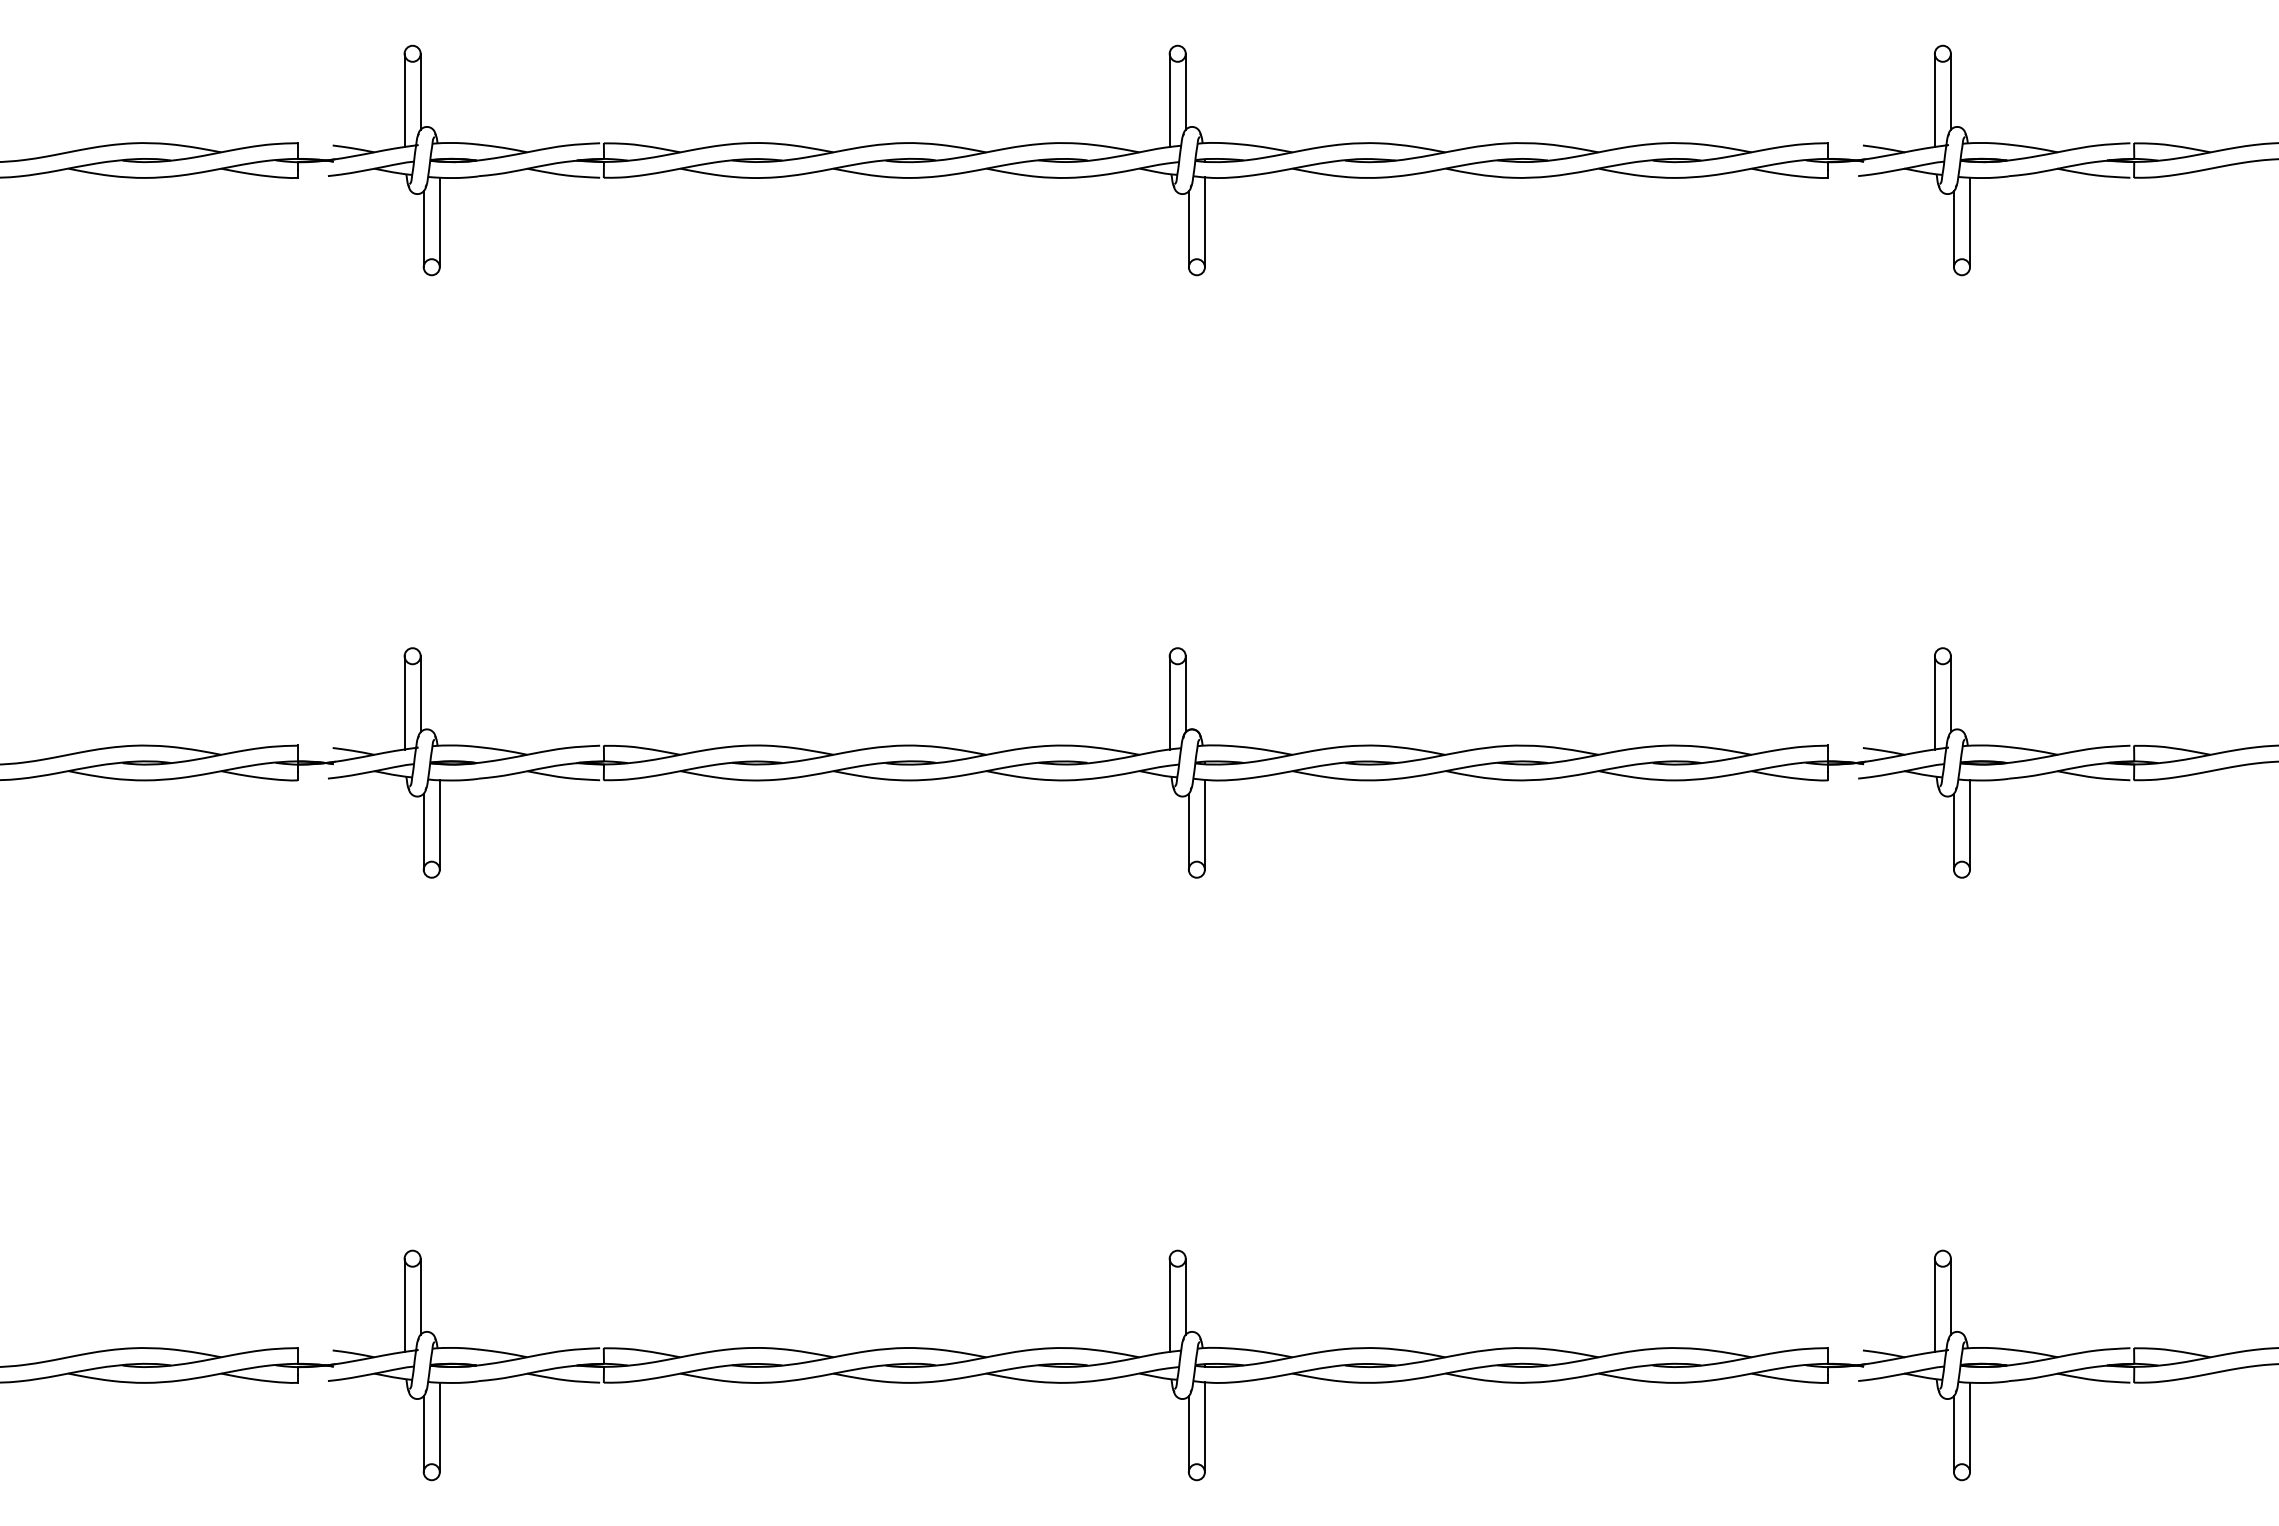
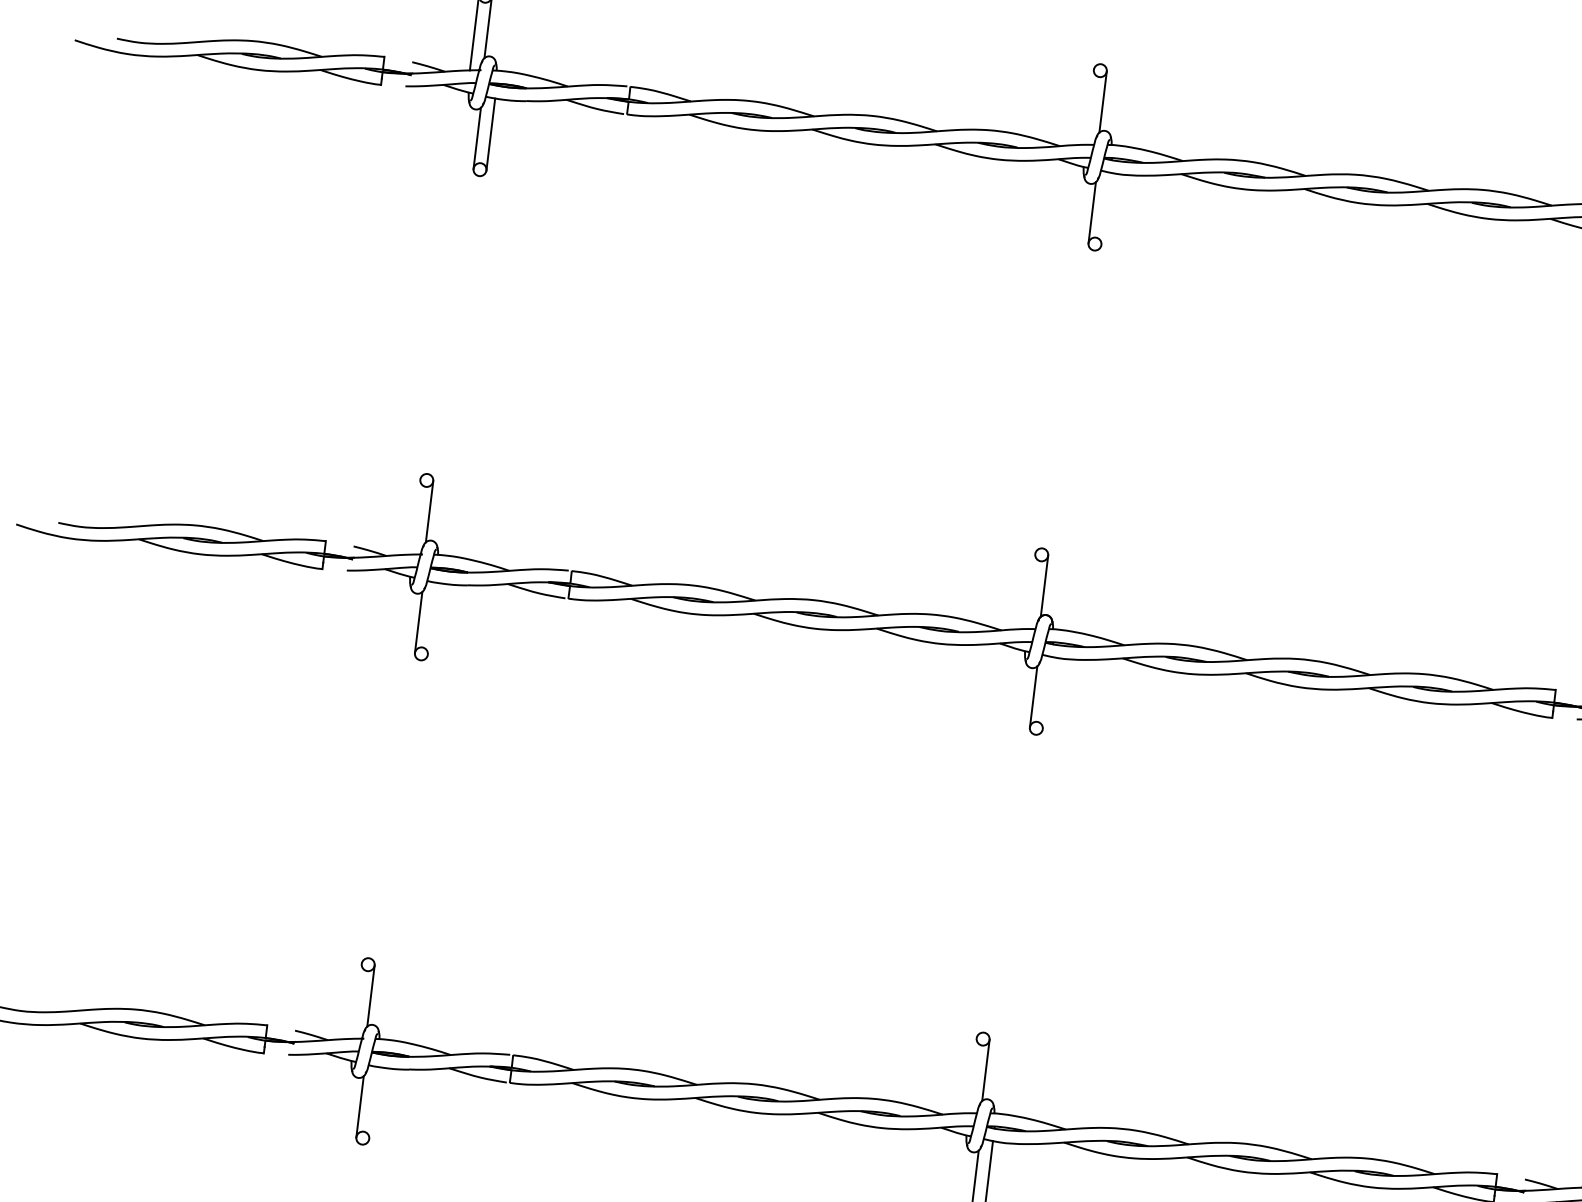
line: (1169, 100) -> (1089, 107), removed
line: (1204, 222) -> (1105, 208), removed
line: (404, 702) -> (415, 516), removed
line: (1169, 702) -> (1030, 591), removed
line: (439, 824) -> (432, 618), removed
line: (1204, 824) -> (1046, 692), removed
line: (404, 1305) -> (357, 1001), removed
line: (1169, 1305) -> (971, 1075), removed
line: (439, 1427) -> (373, 1102), removed

